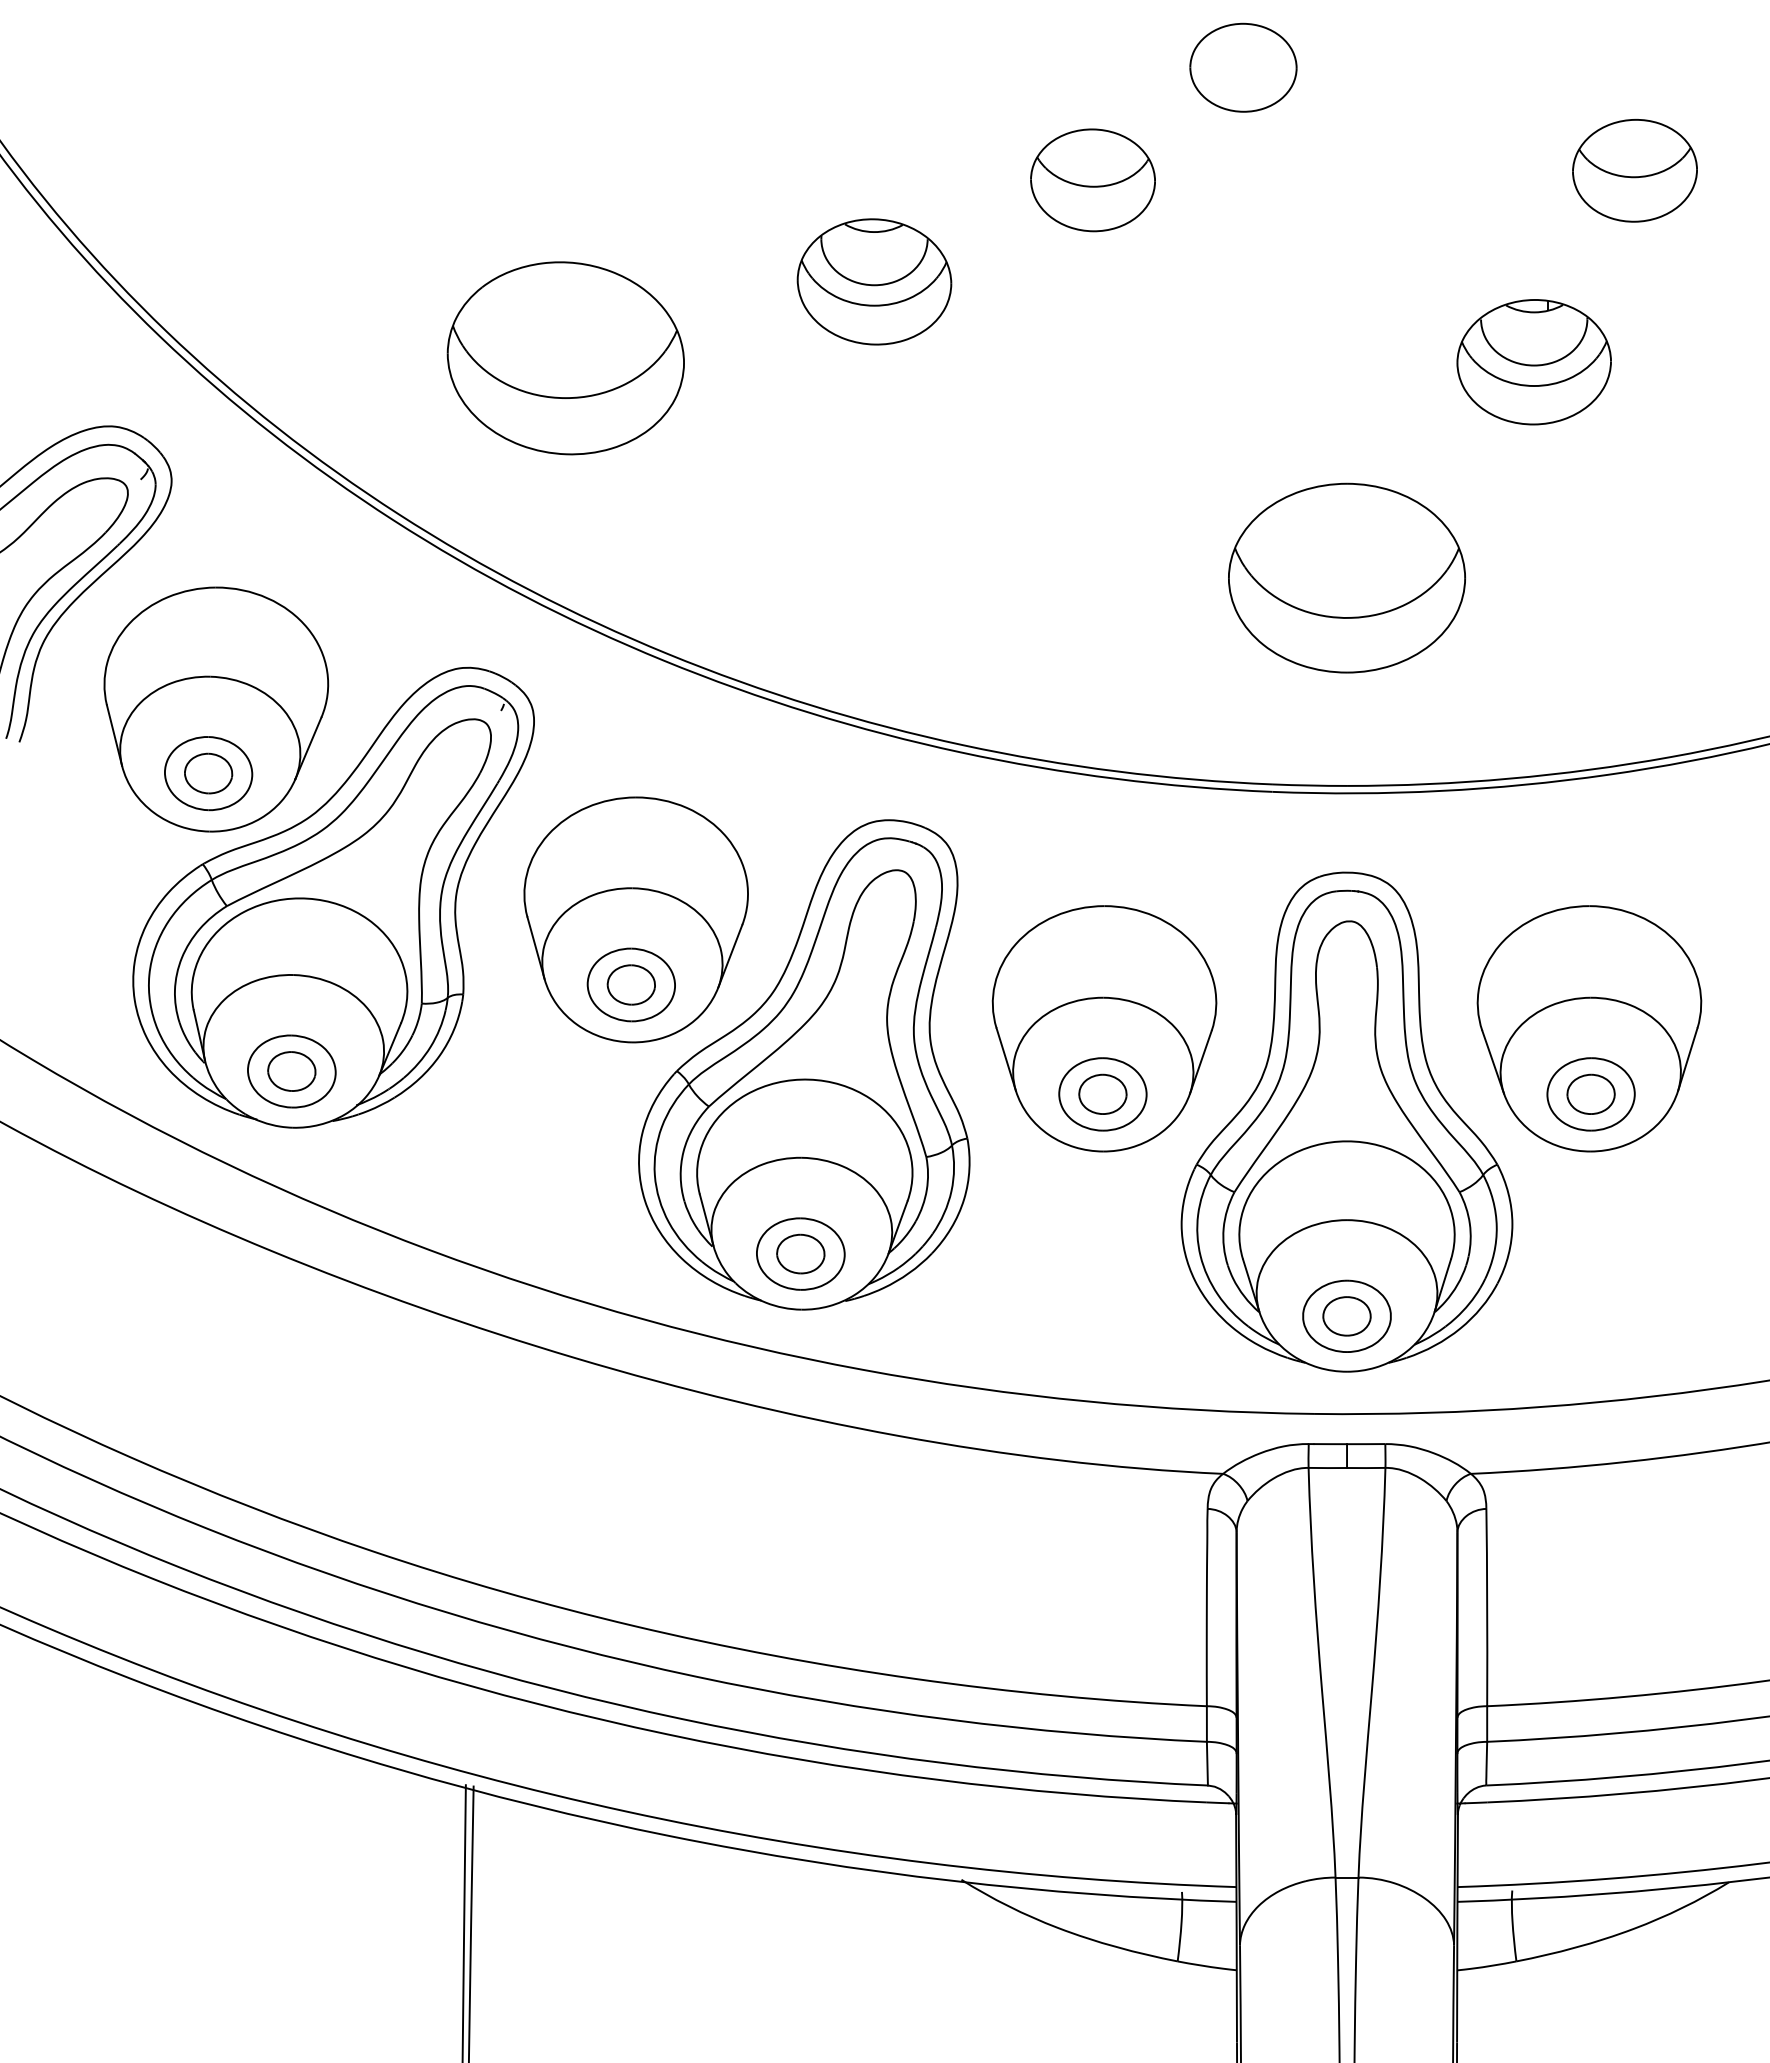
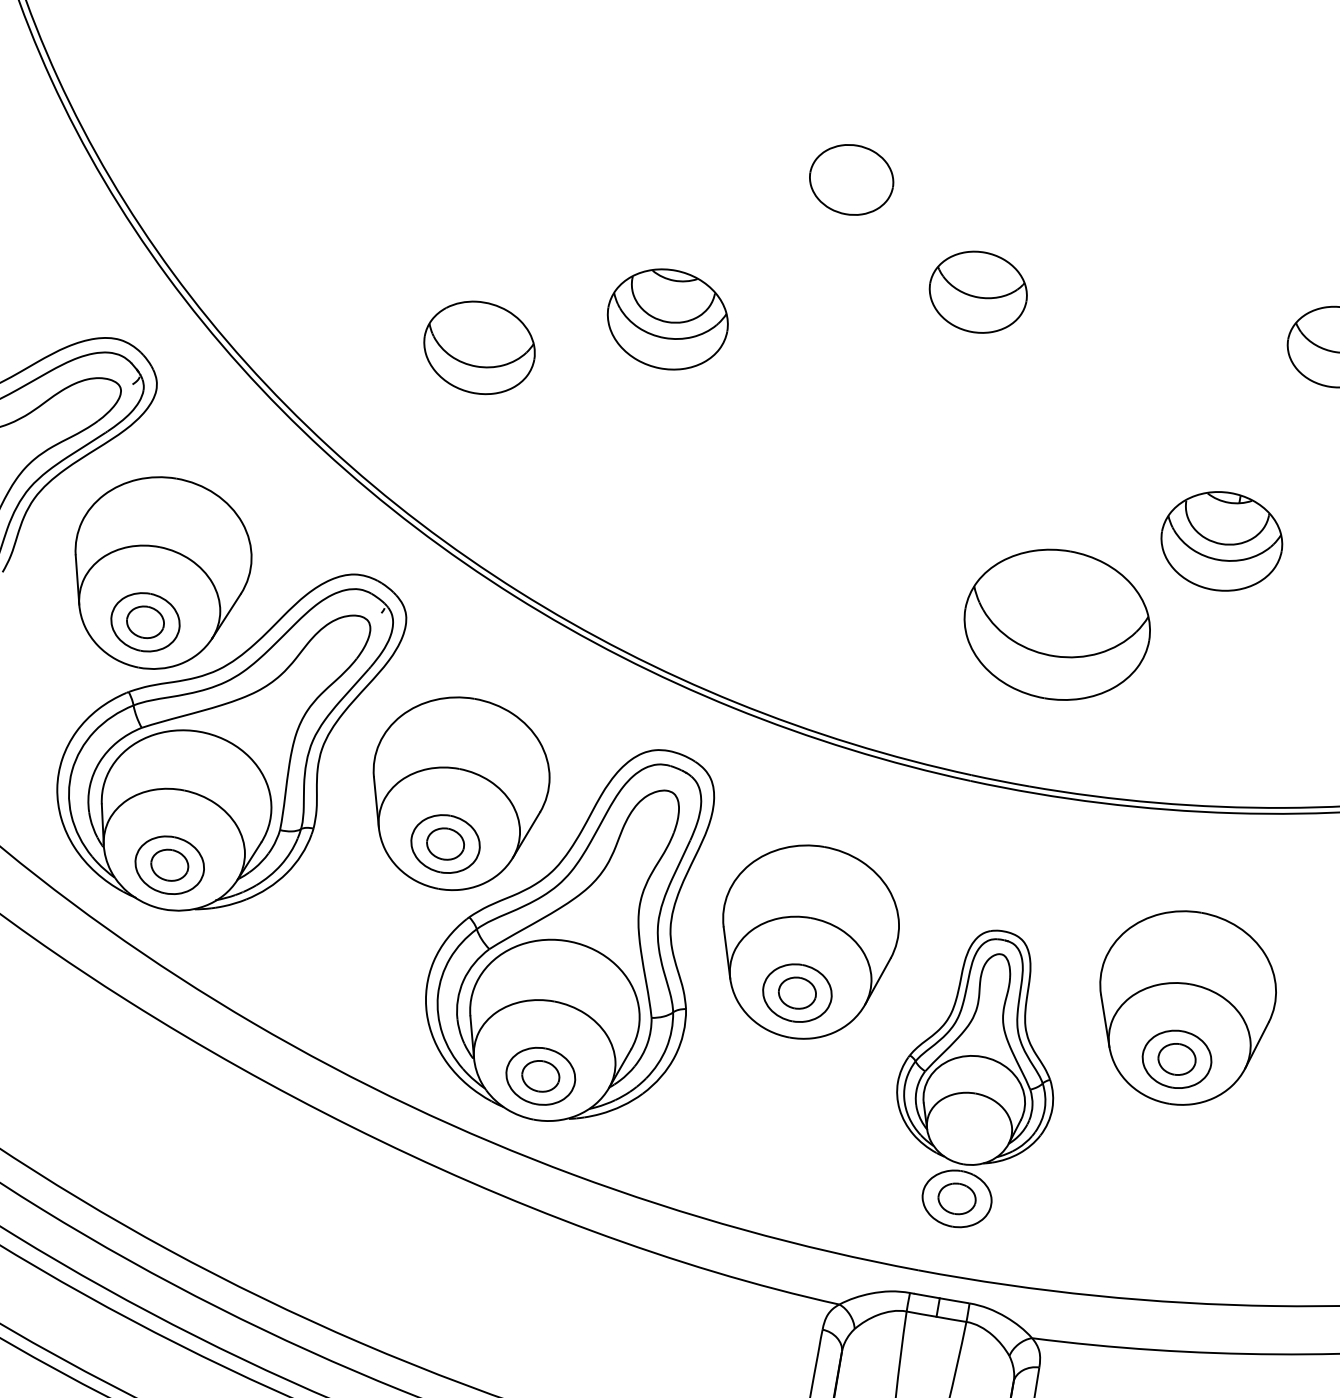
part: (1243, 67) -> (851, 179), moved
part: (1092, 180) -> (977, 292), moved
part: (874, 281) -> (667, 319), moved
part: (565, 358) -> (479, 347), size x0.6
part: (1533, 362) -> (1221, 541), moved
part: (1346, 1121) -> (983, 1047), size x0.6

